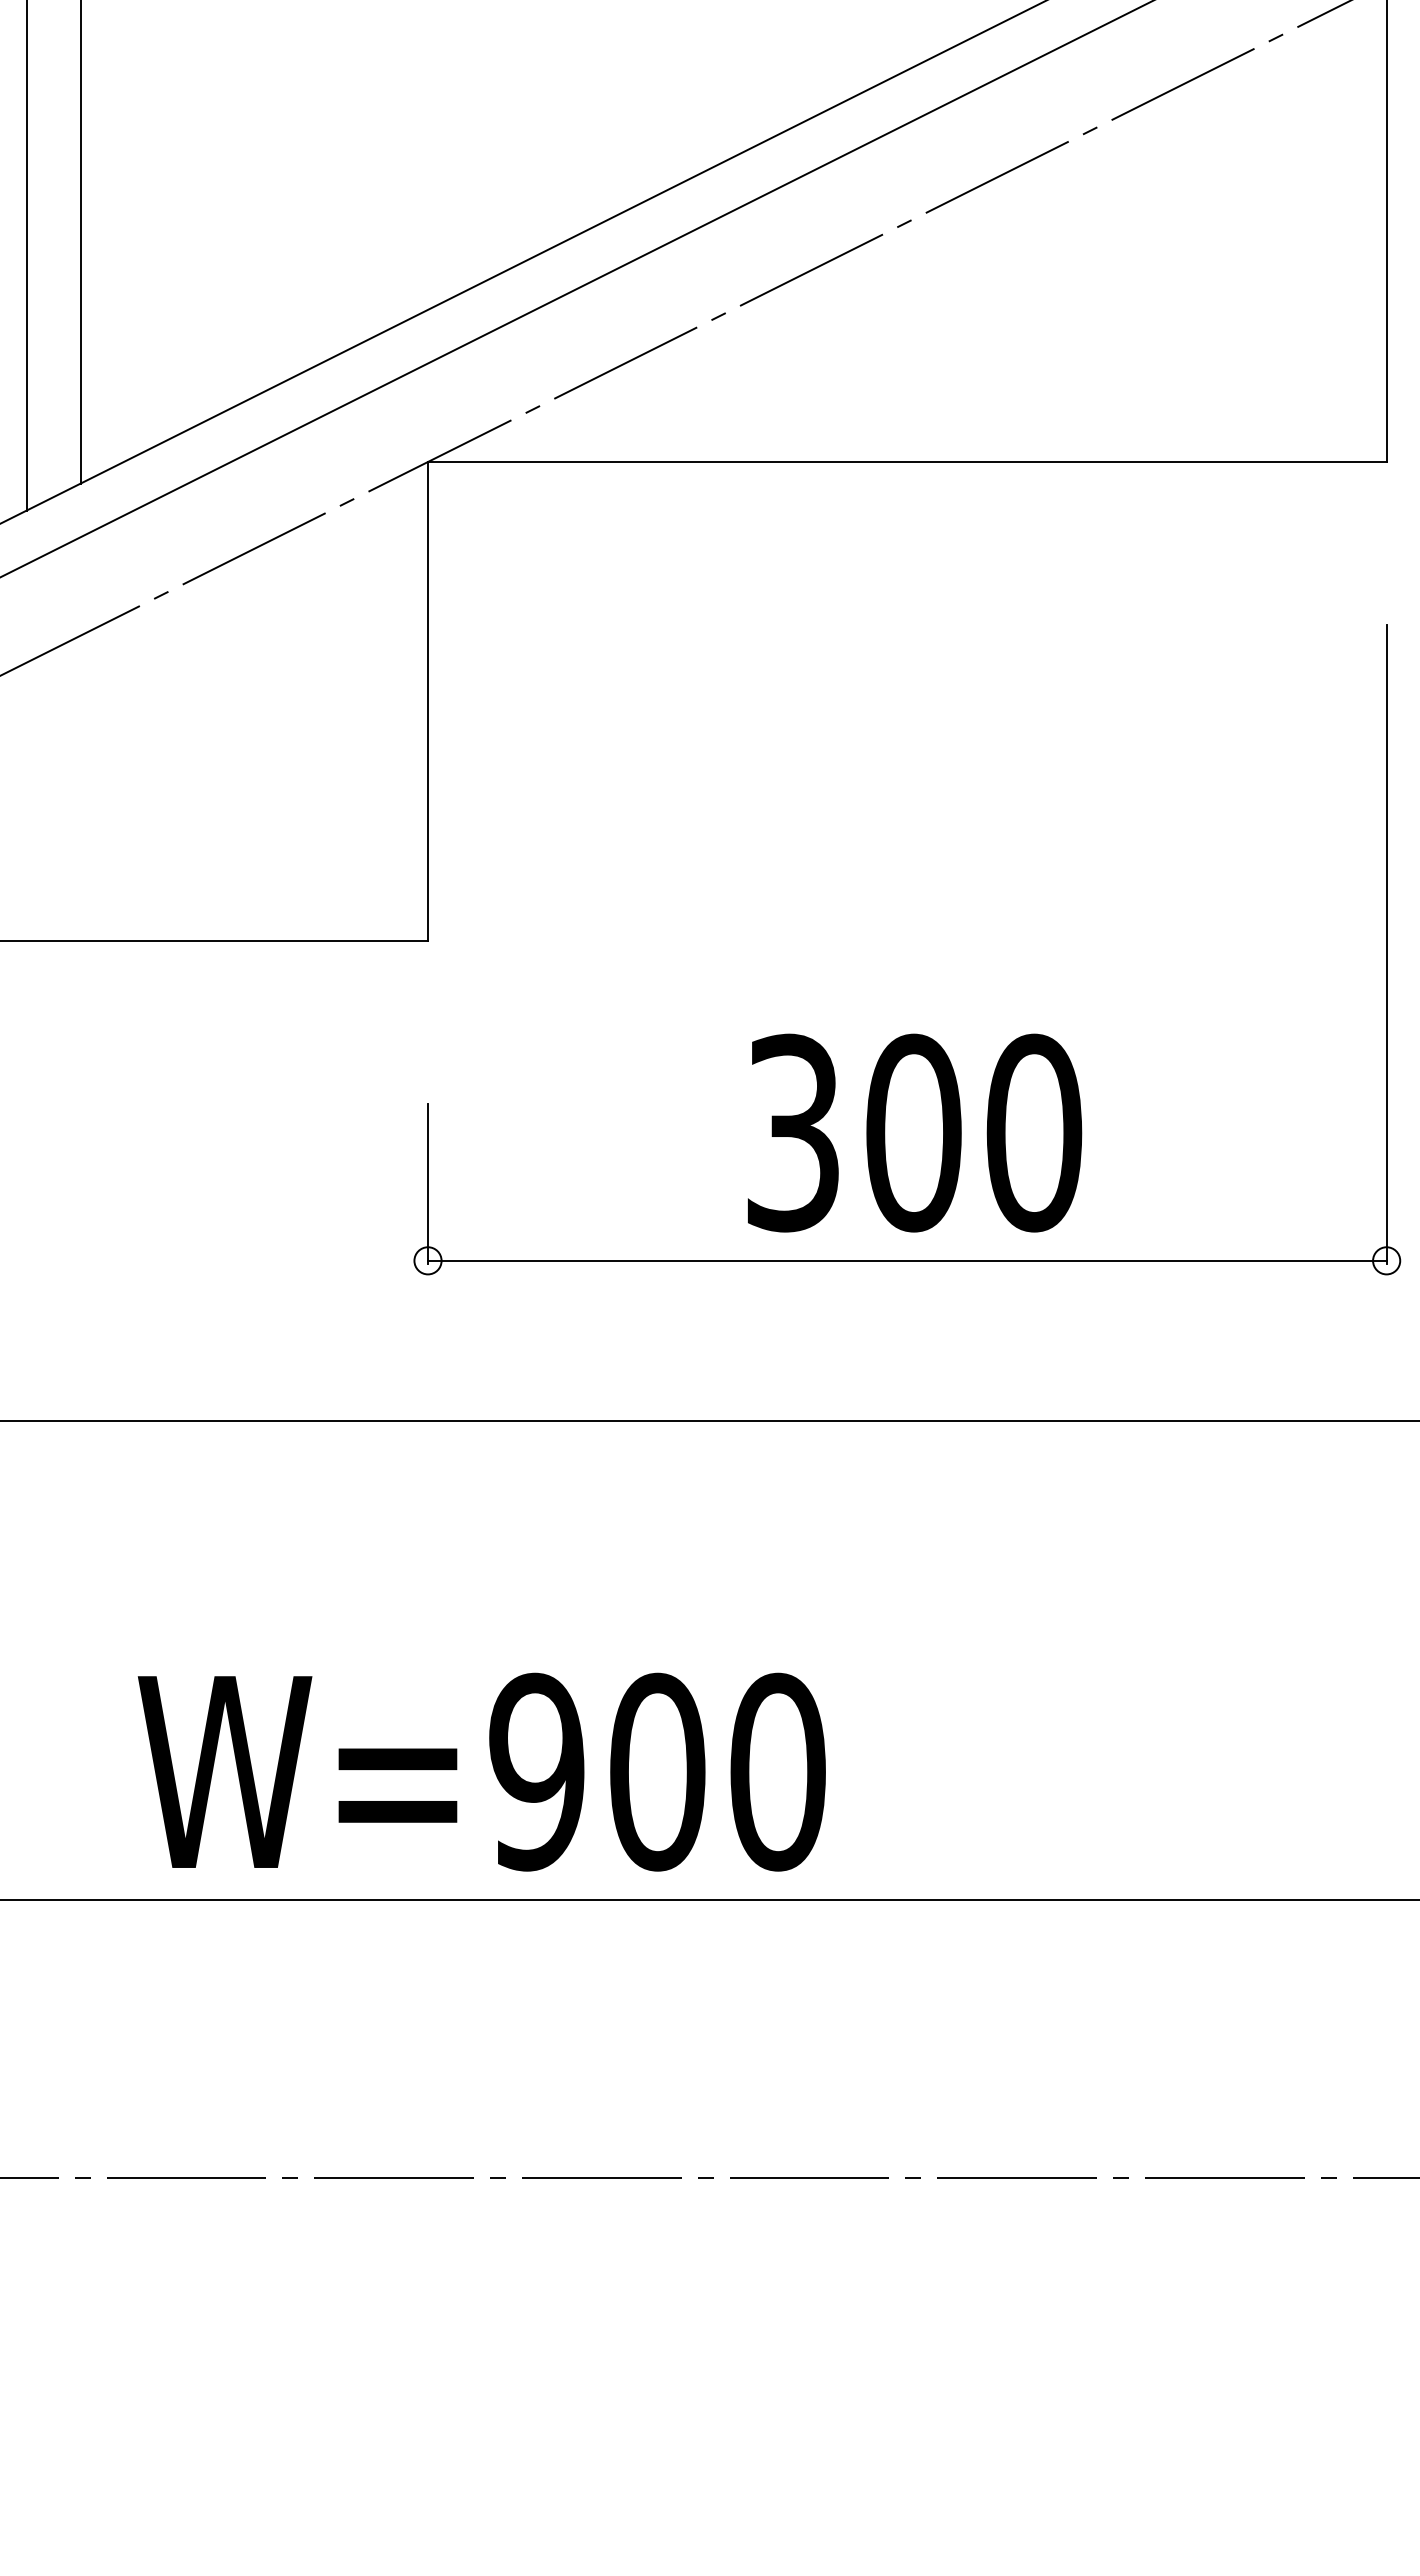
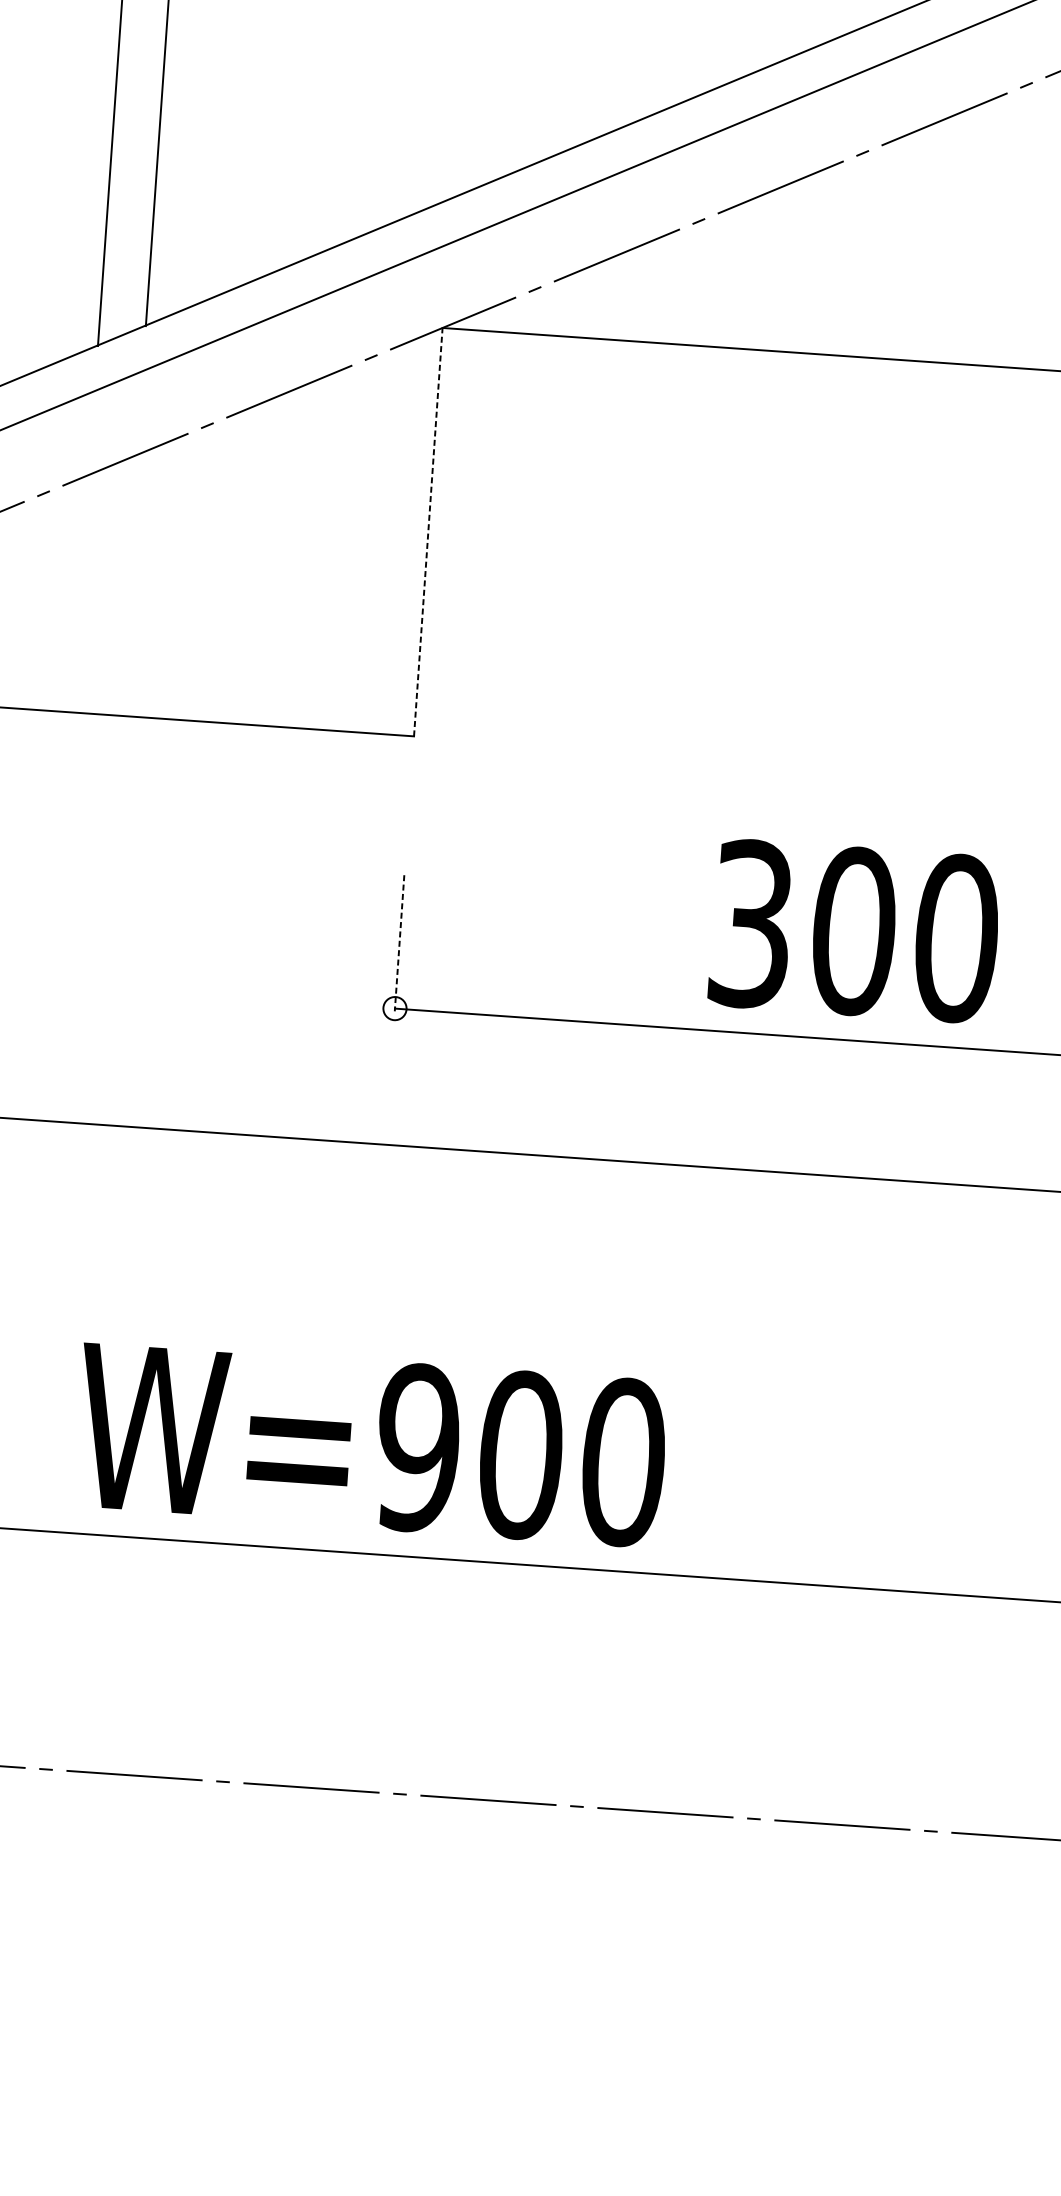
line: (428, 701) -> (428, 532), solid -> dashed
text: (915, 1132) -> (855, 930), moved
line: (428, 1184) -> (399, 943), solid -> dashed
text: (481, 1771) -> (370, 1444), moved

